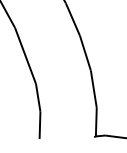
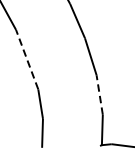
line: (25, 55) -> (27, 59), solid -> dashed
line: (93, 89) -> (99, 95), solid -> dashed

